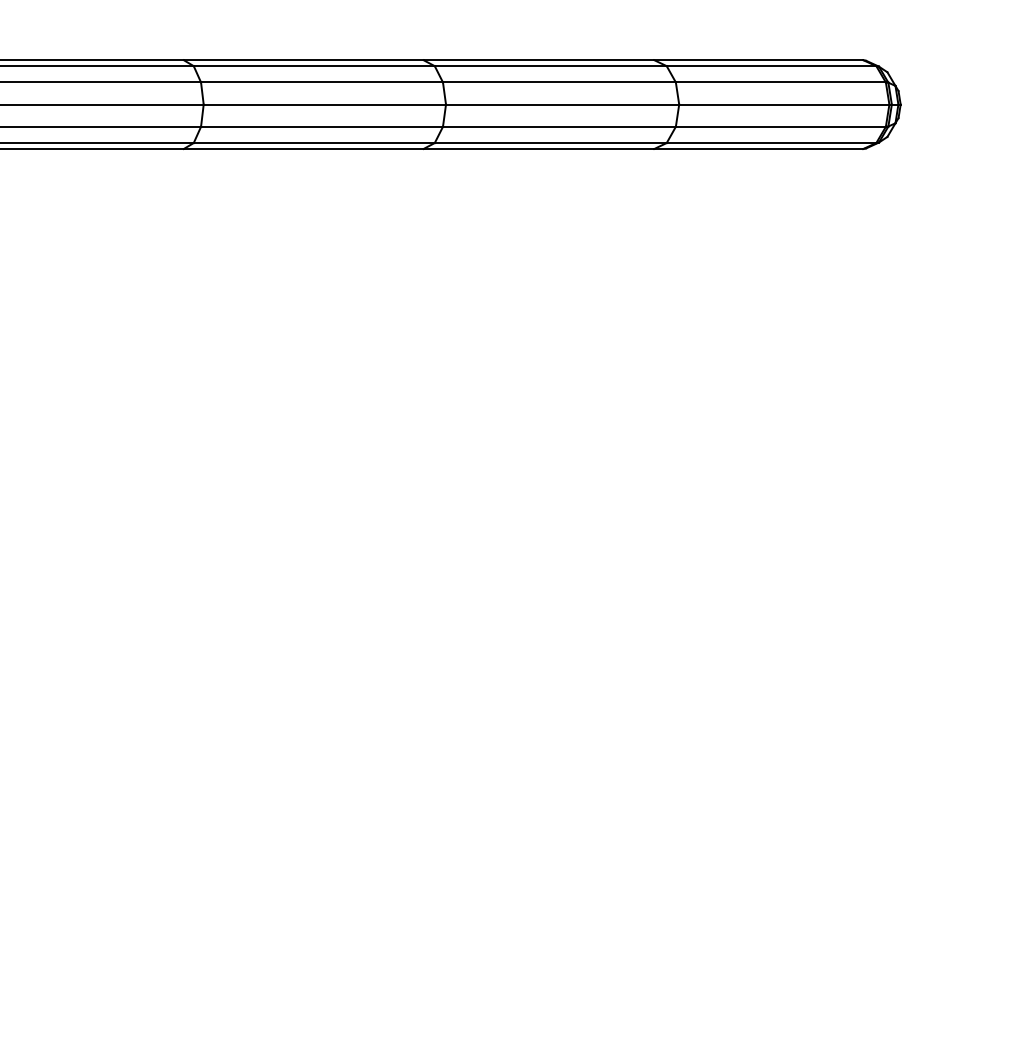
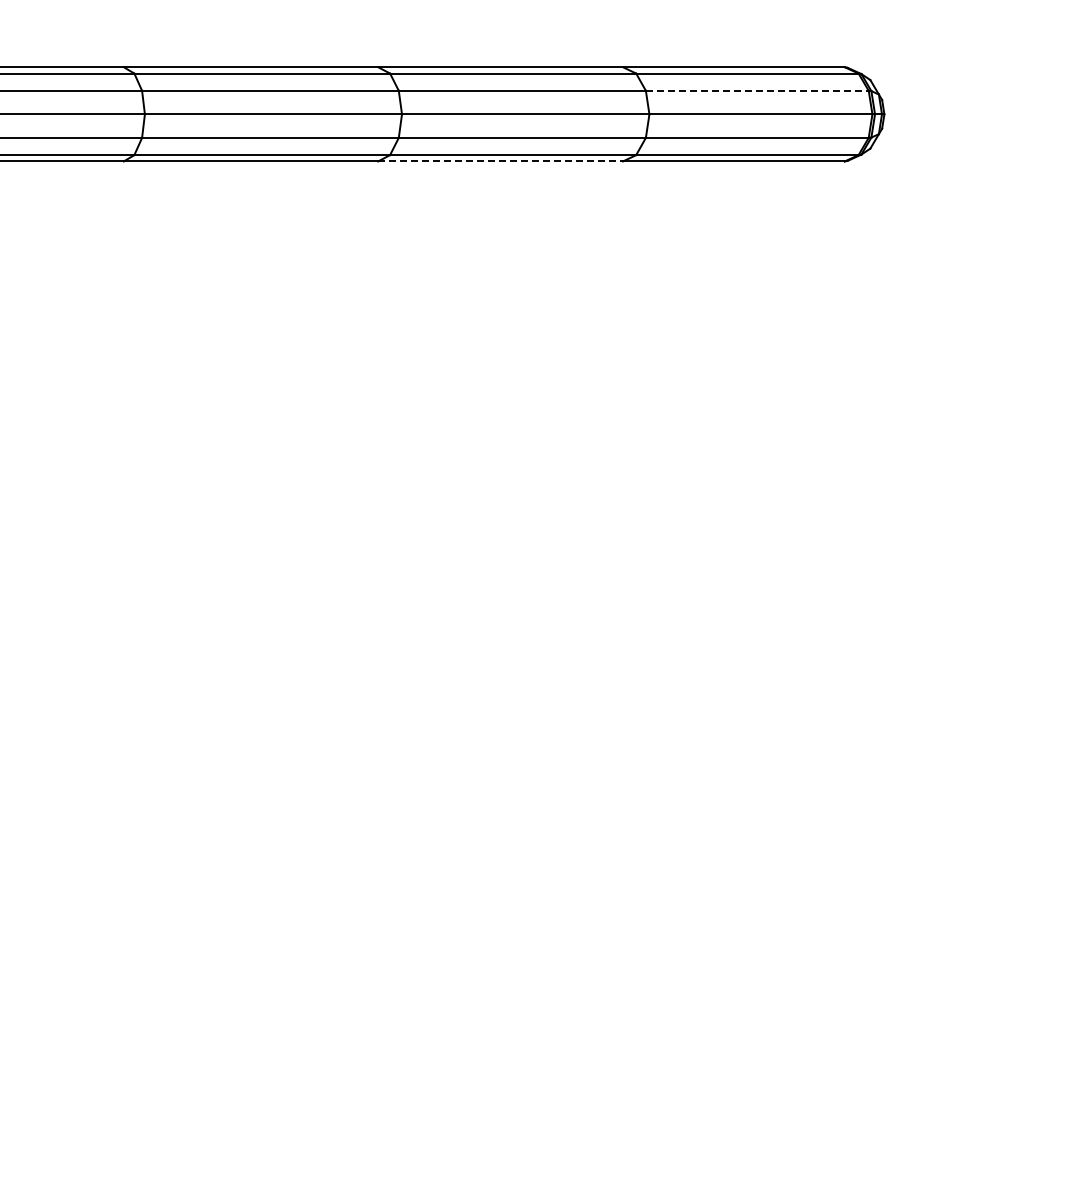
line: (781, 82) -> (757, 90), solid -> dashed
line: (539, 149) -> (501, 161), solid -> dashed

